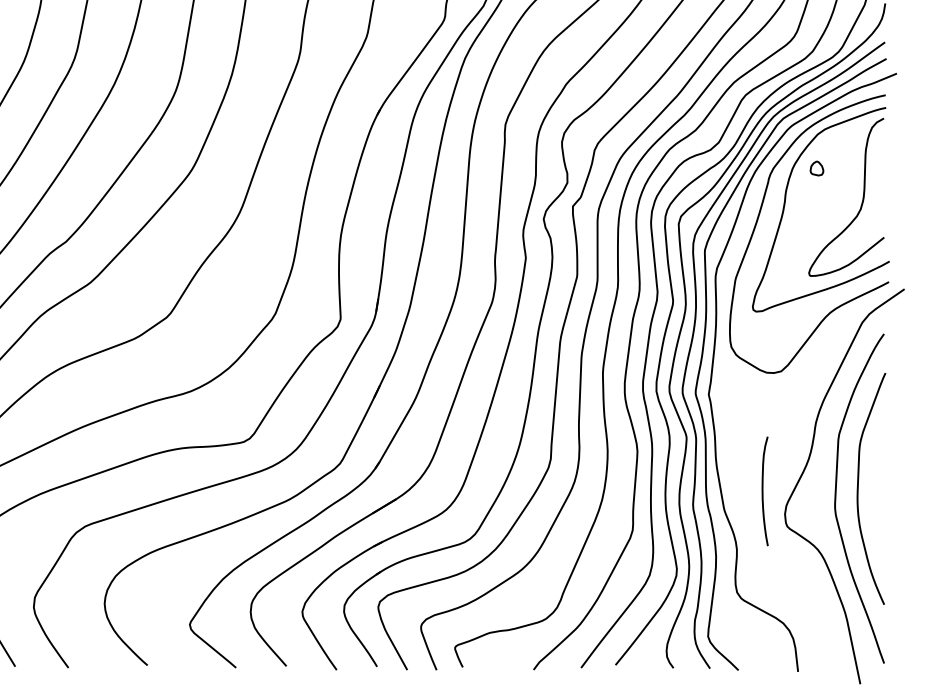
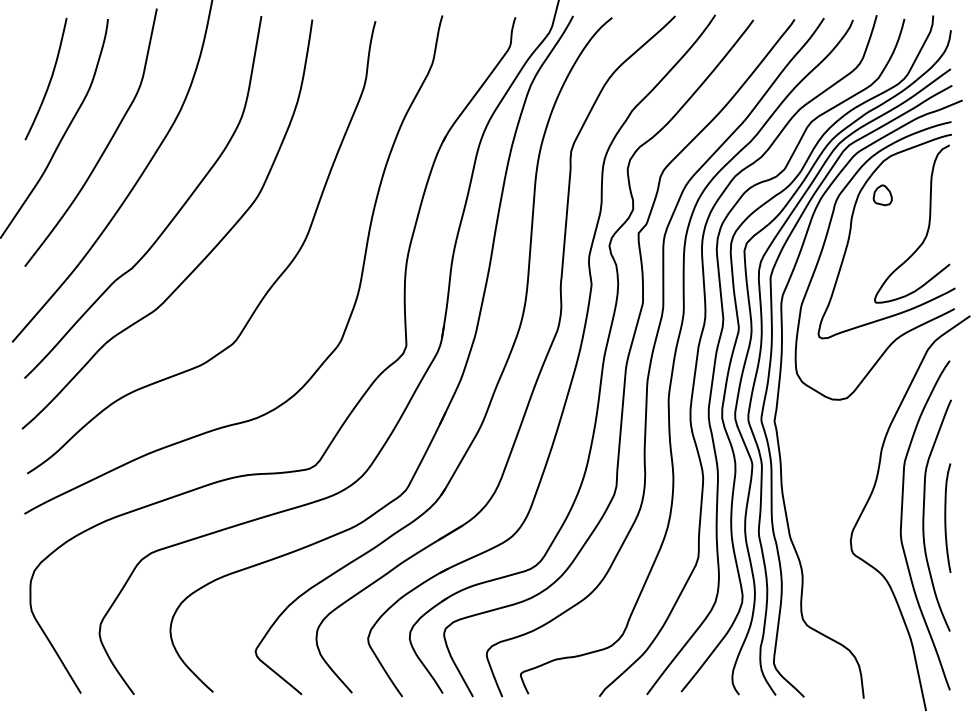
part: (816, 168) -> (882, 195), size x1.43
curve: (763, 490) -> (946, 517), moved

